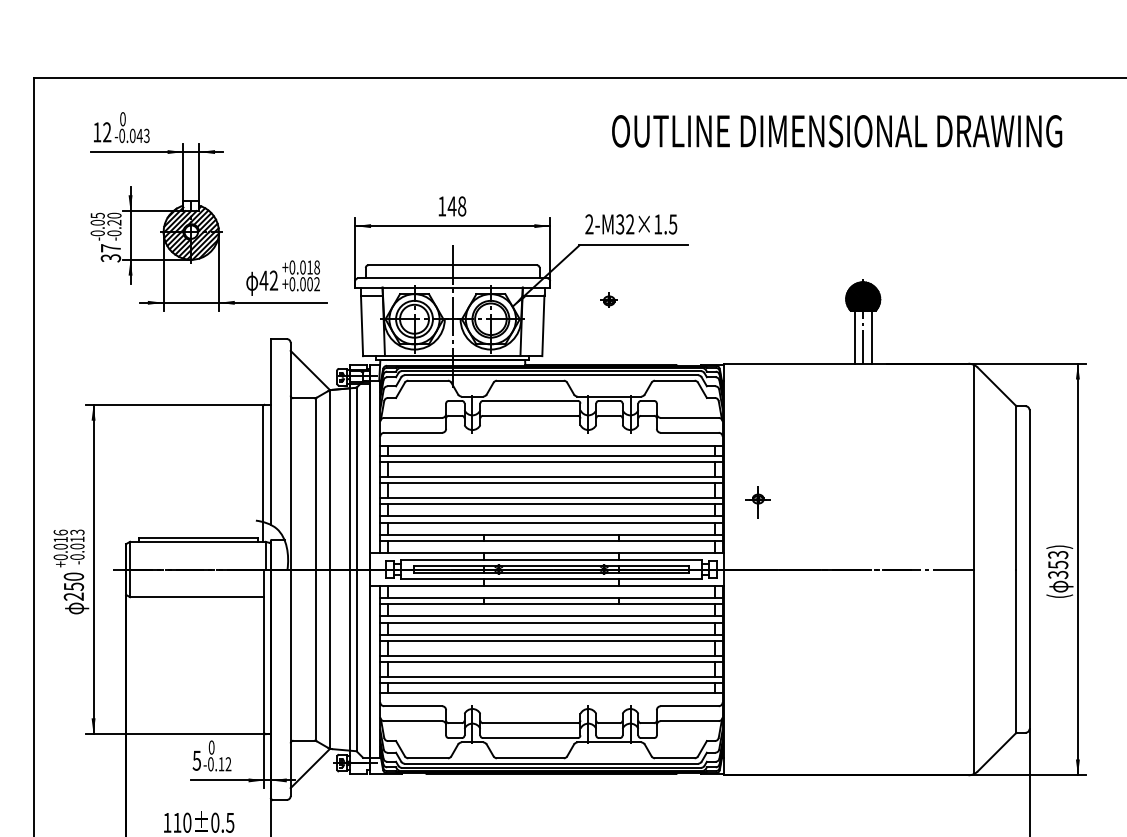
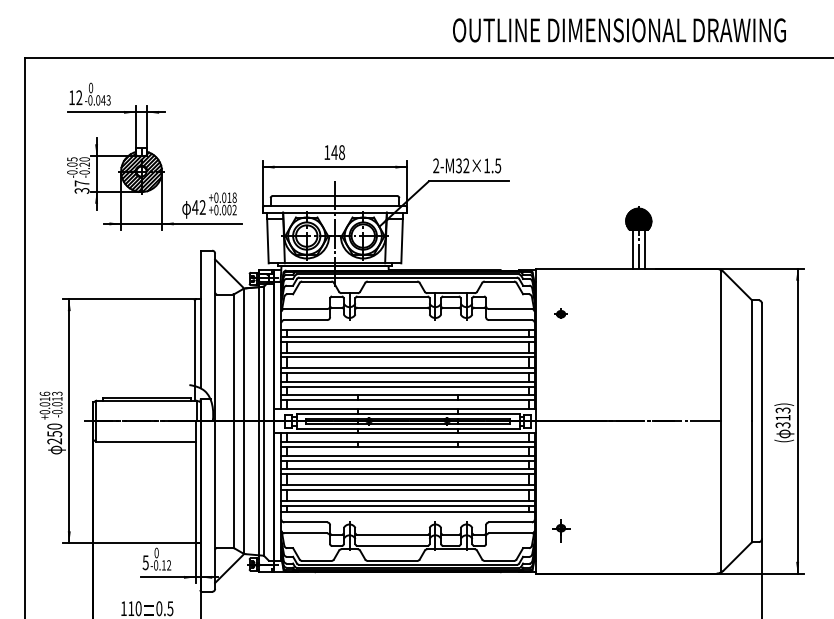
text: (837, 131) -> (619, 30), moved
part: (608, 299) -> (560, 313), moved
part: (757, 502) -> (560, 530), moved
text: (1058, 564) -> (783, 417), 353) -> 313)

